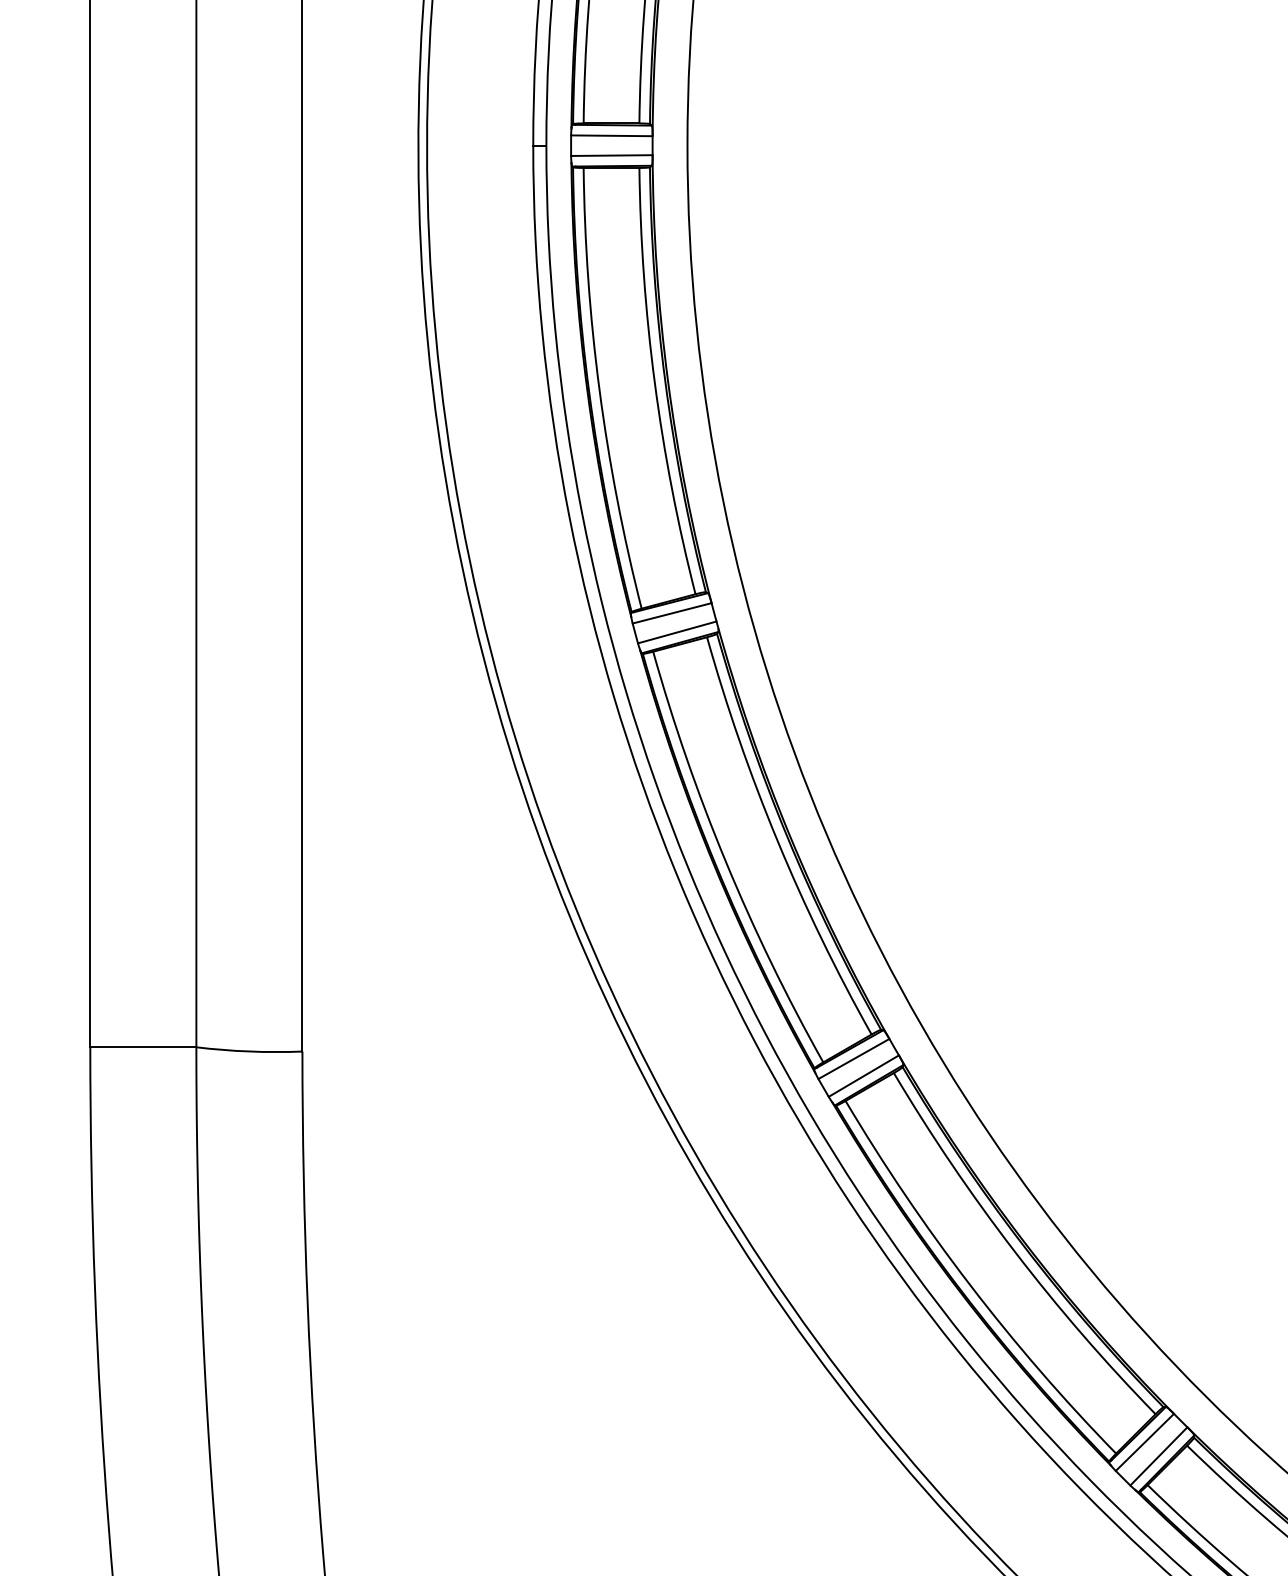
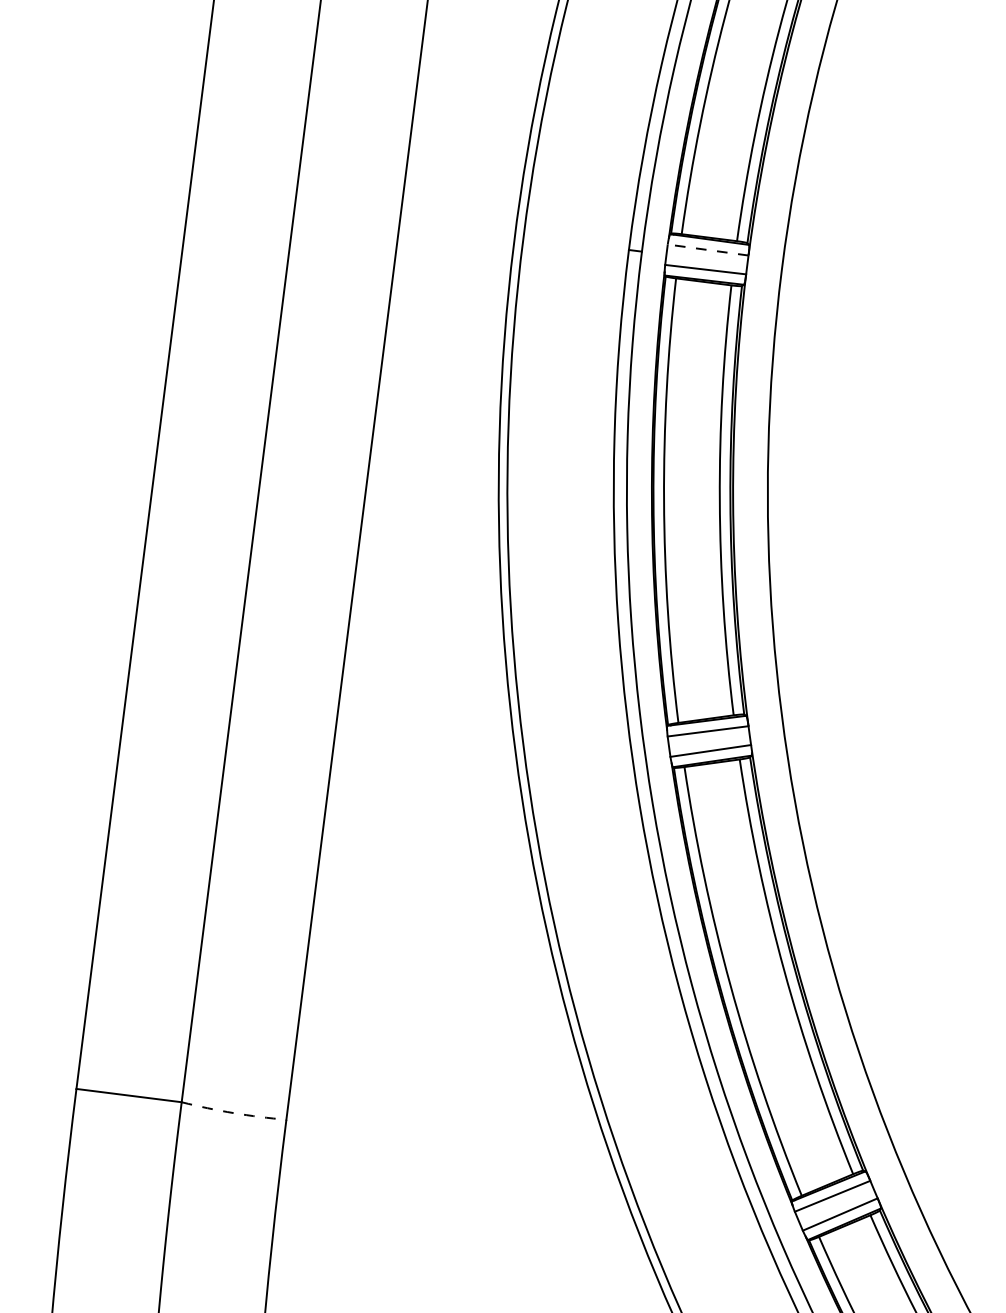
line: (611, 135) -> (707, 249), solid -> dashed
arc: (249, 1051) -> (233, 1113), solid -> dashed

